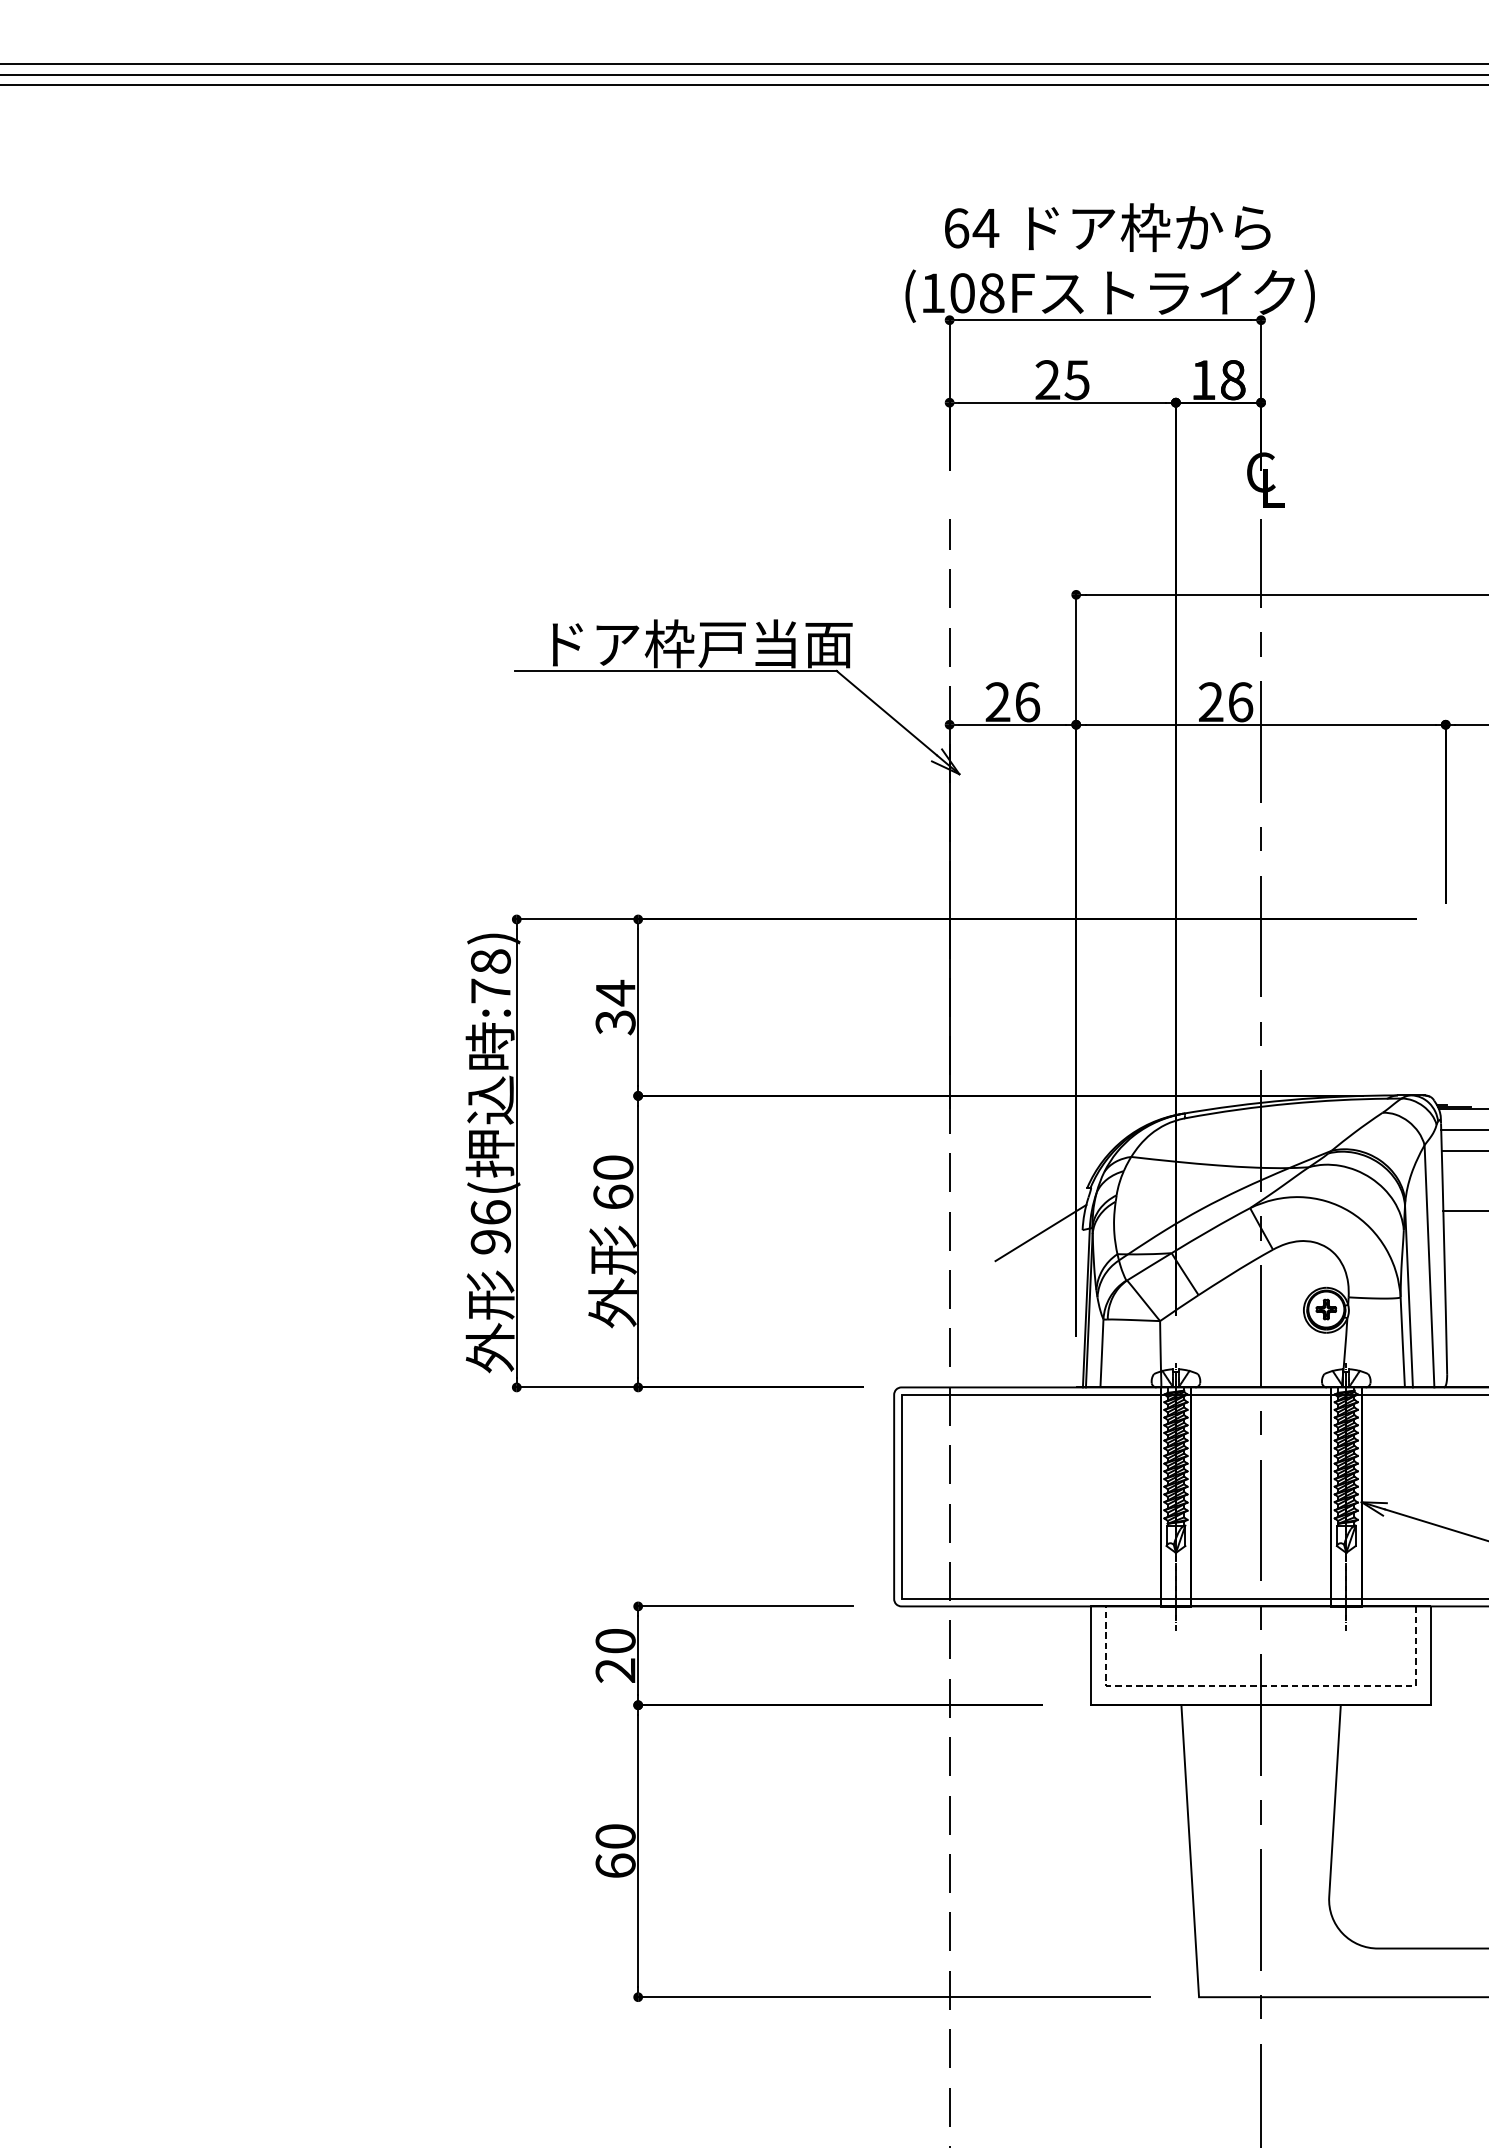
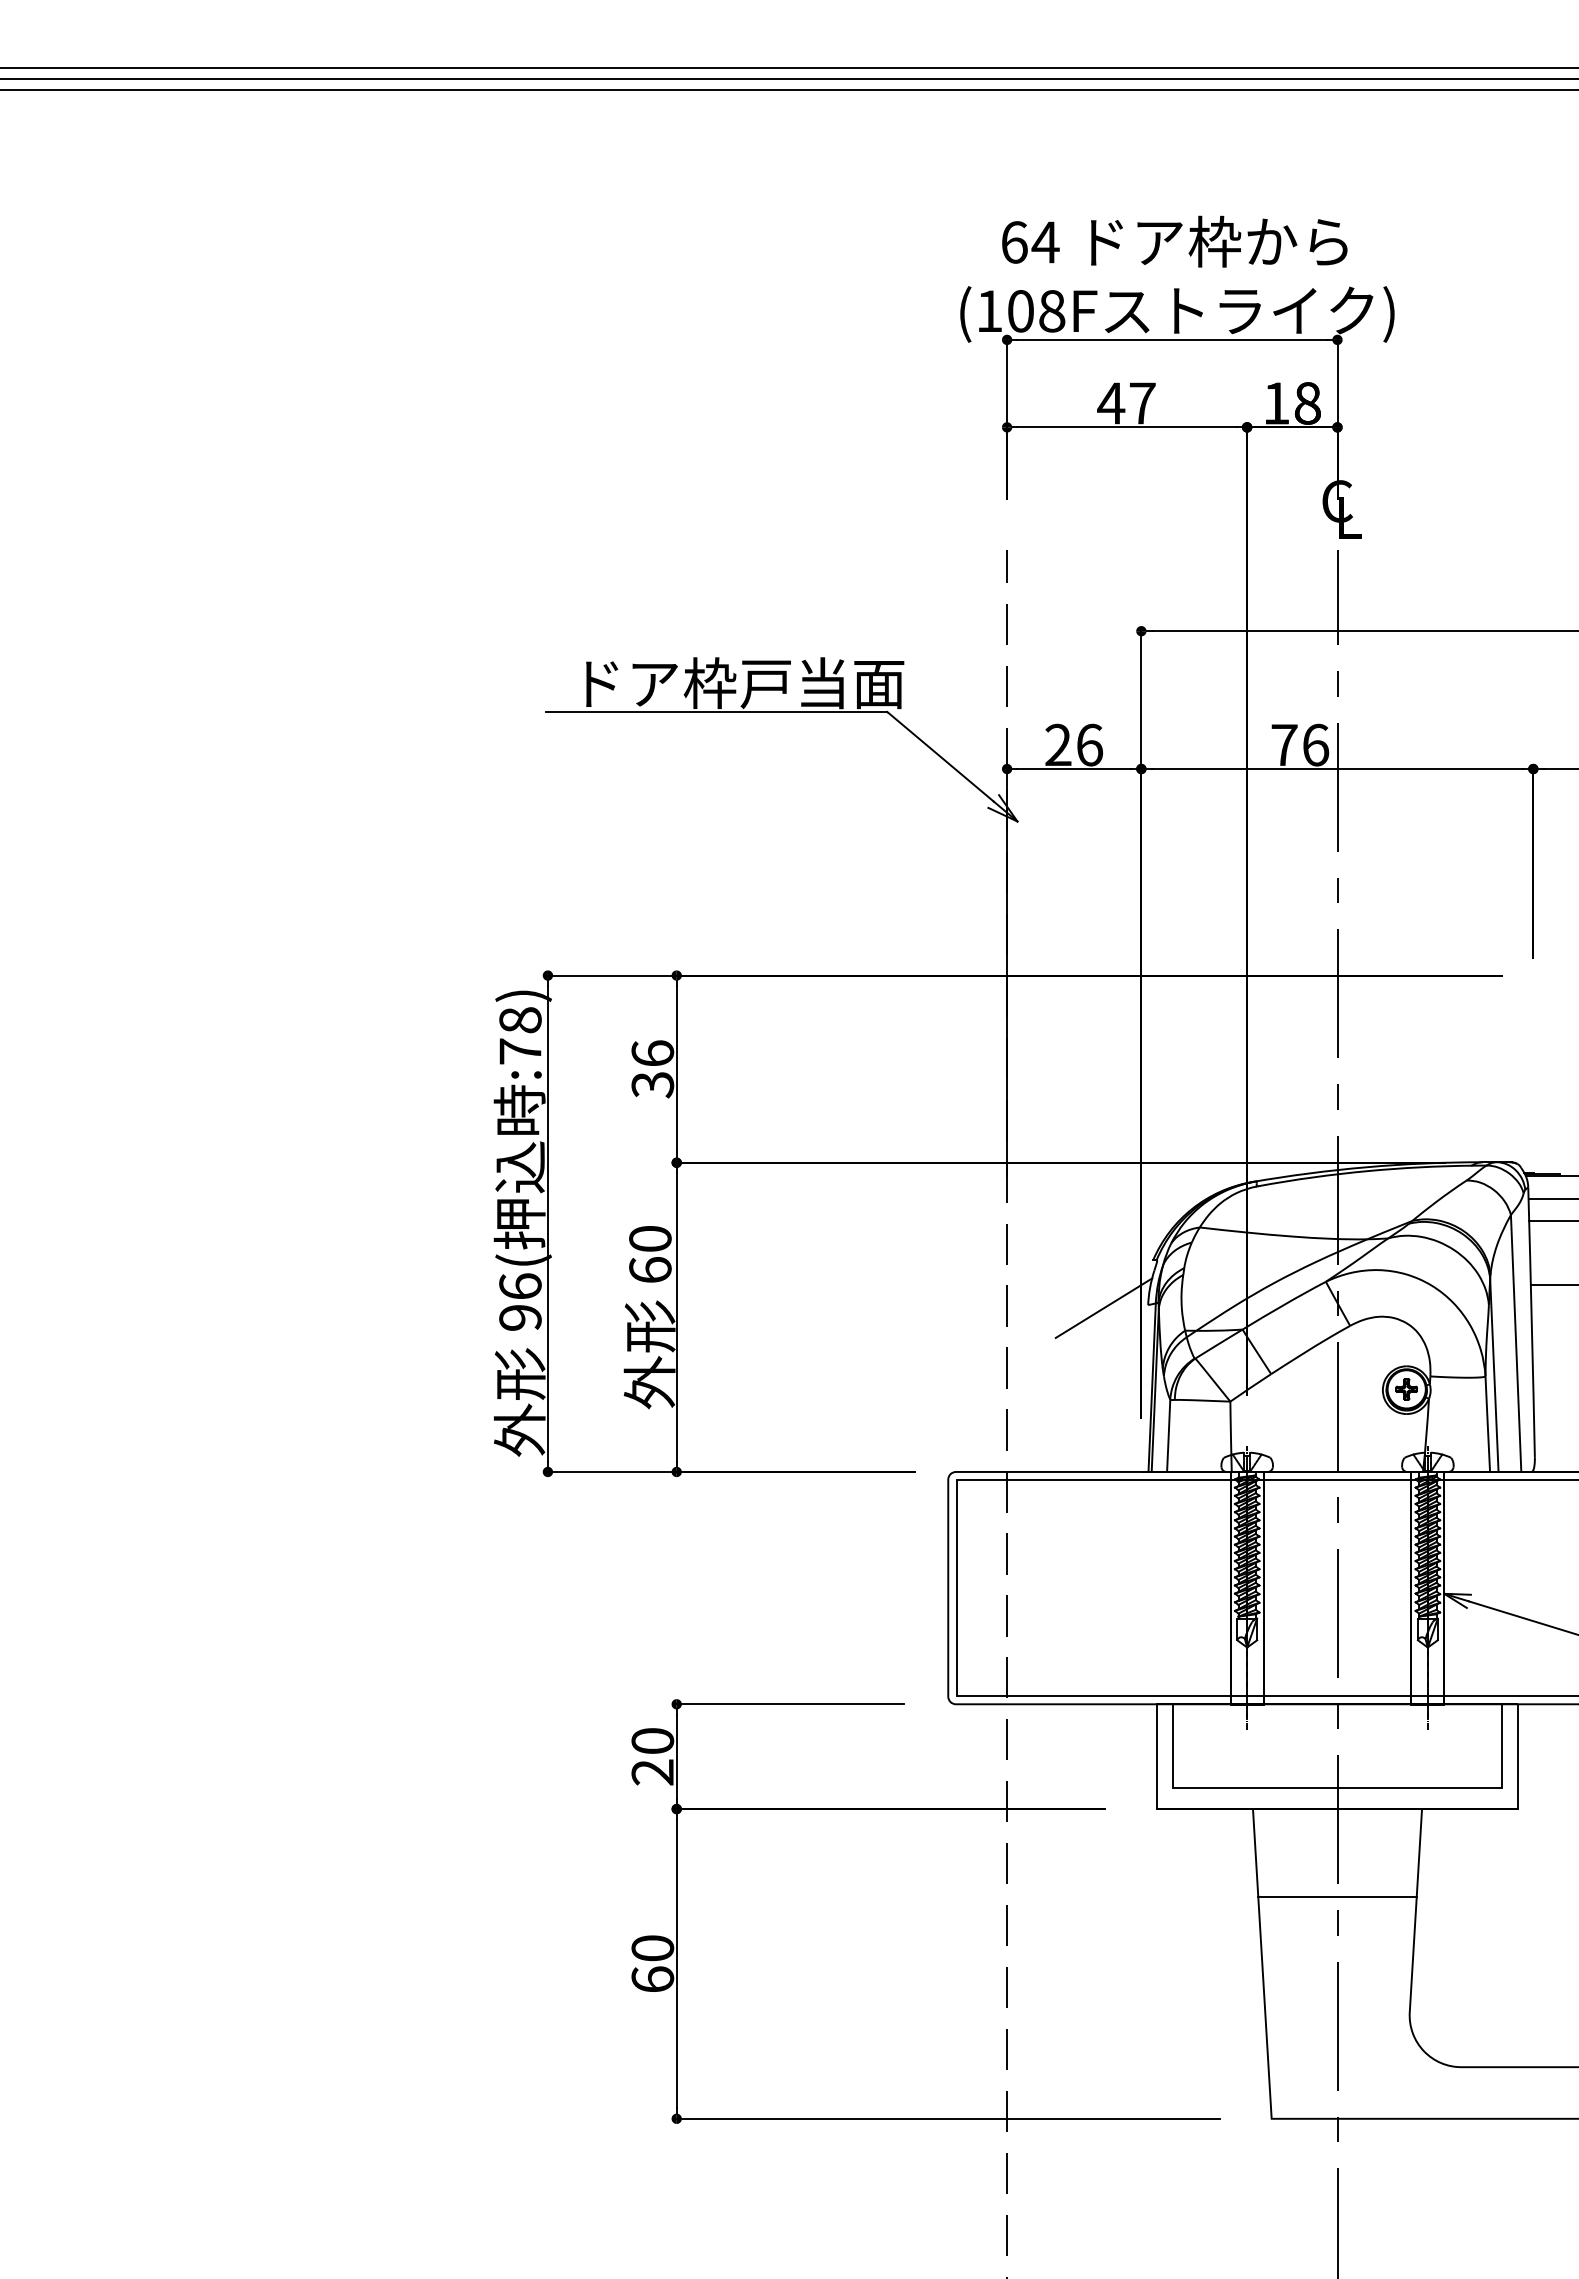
text: (1062, 380) -> (1126, 403), 25 -> 47
text: (1211, 701) -> (1284, 744), 26 -> 76
text: (615, 992) -> (652, 1053), 34 -> 36
line: (1260, 1685) -> (1336, 1788), dashed -> solid
line: (1261, 1787) -> (1337, 1896), added

